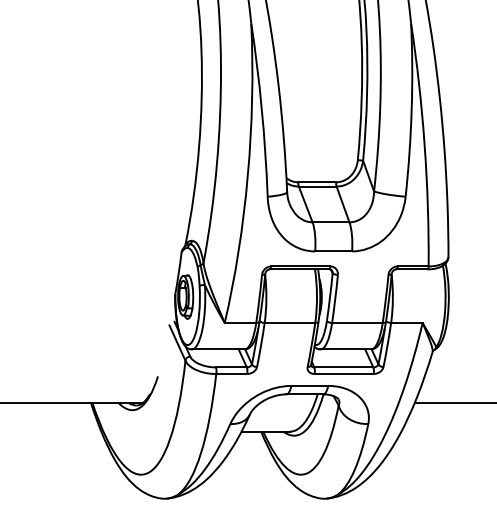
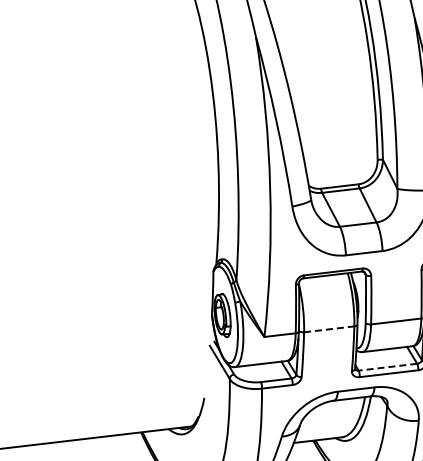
line: (290, 322) -> (329, 328), solid -> dashed
line: (343, 367) -> (387, 367), solid -> dashed

